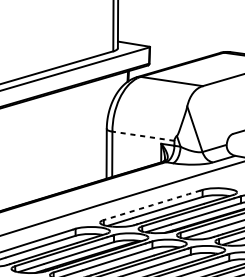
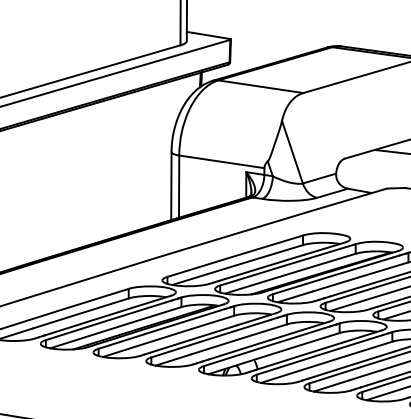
line: (143, 136) -> (221, 161), dashed -> solid
arc: (151, 205) -> (233, 256), dashed -> solid

